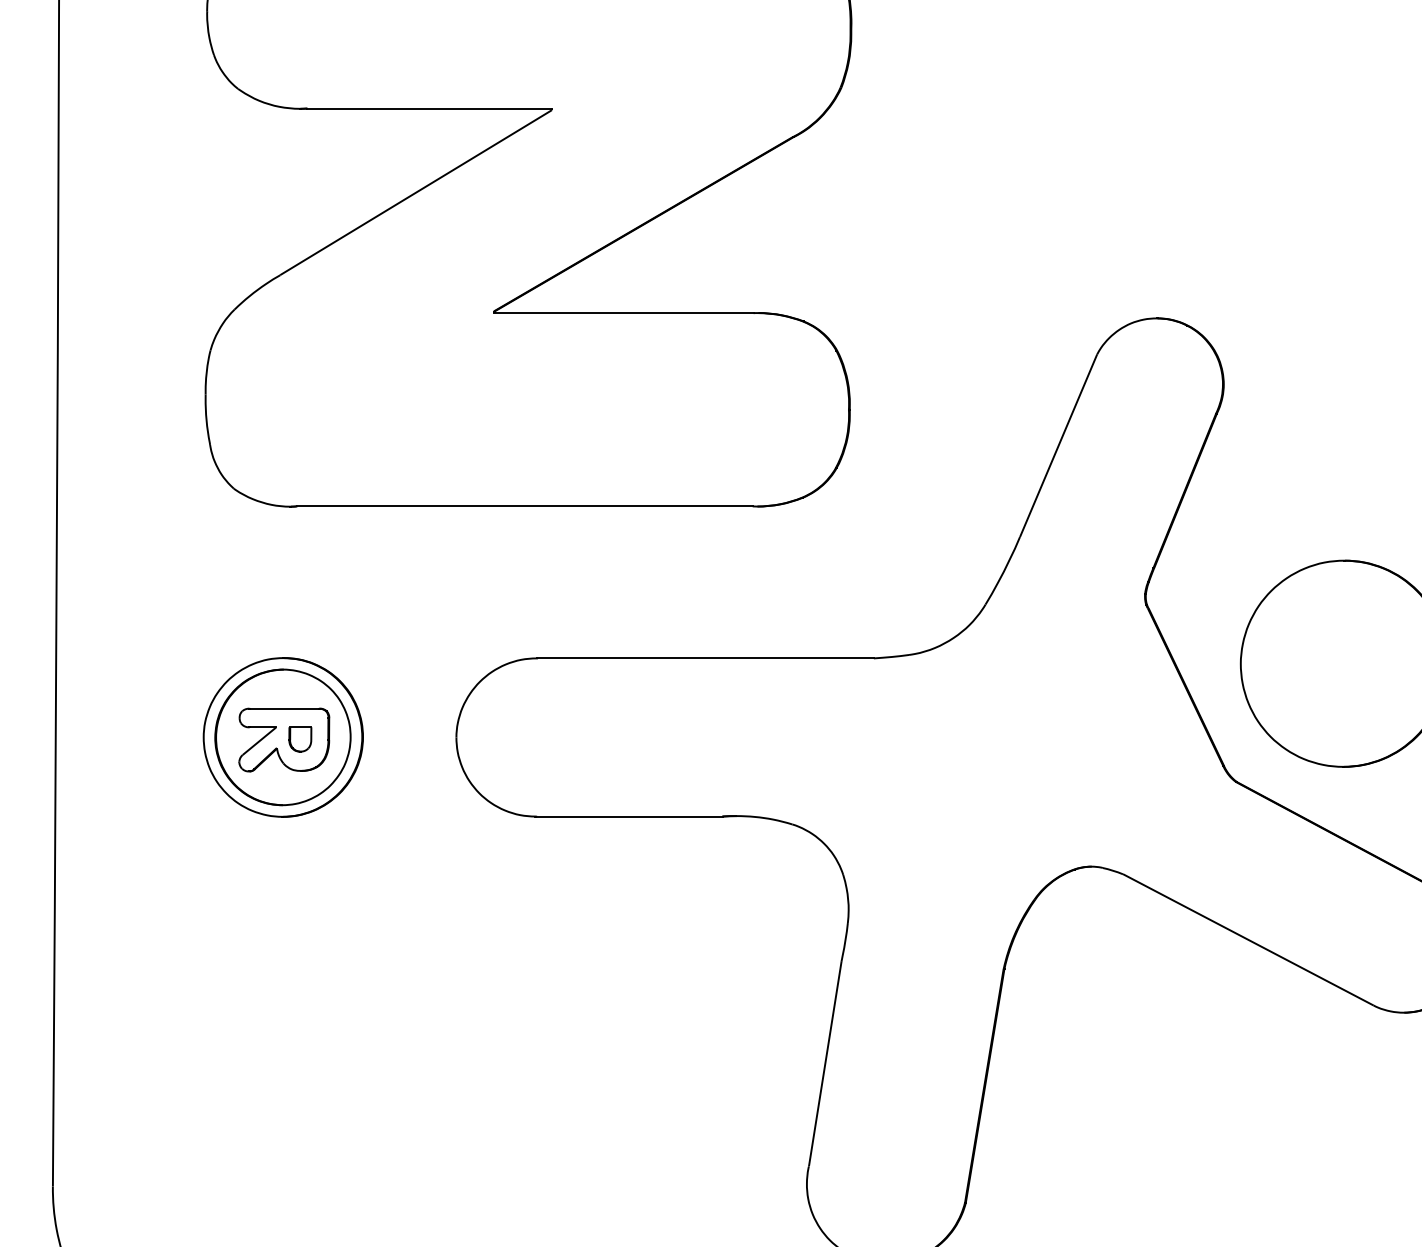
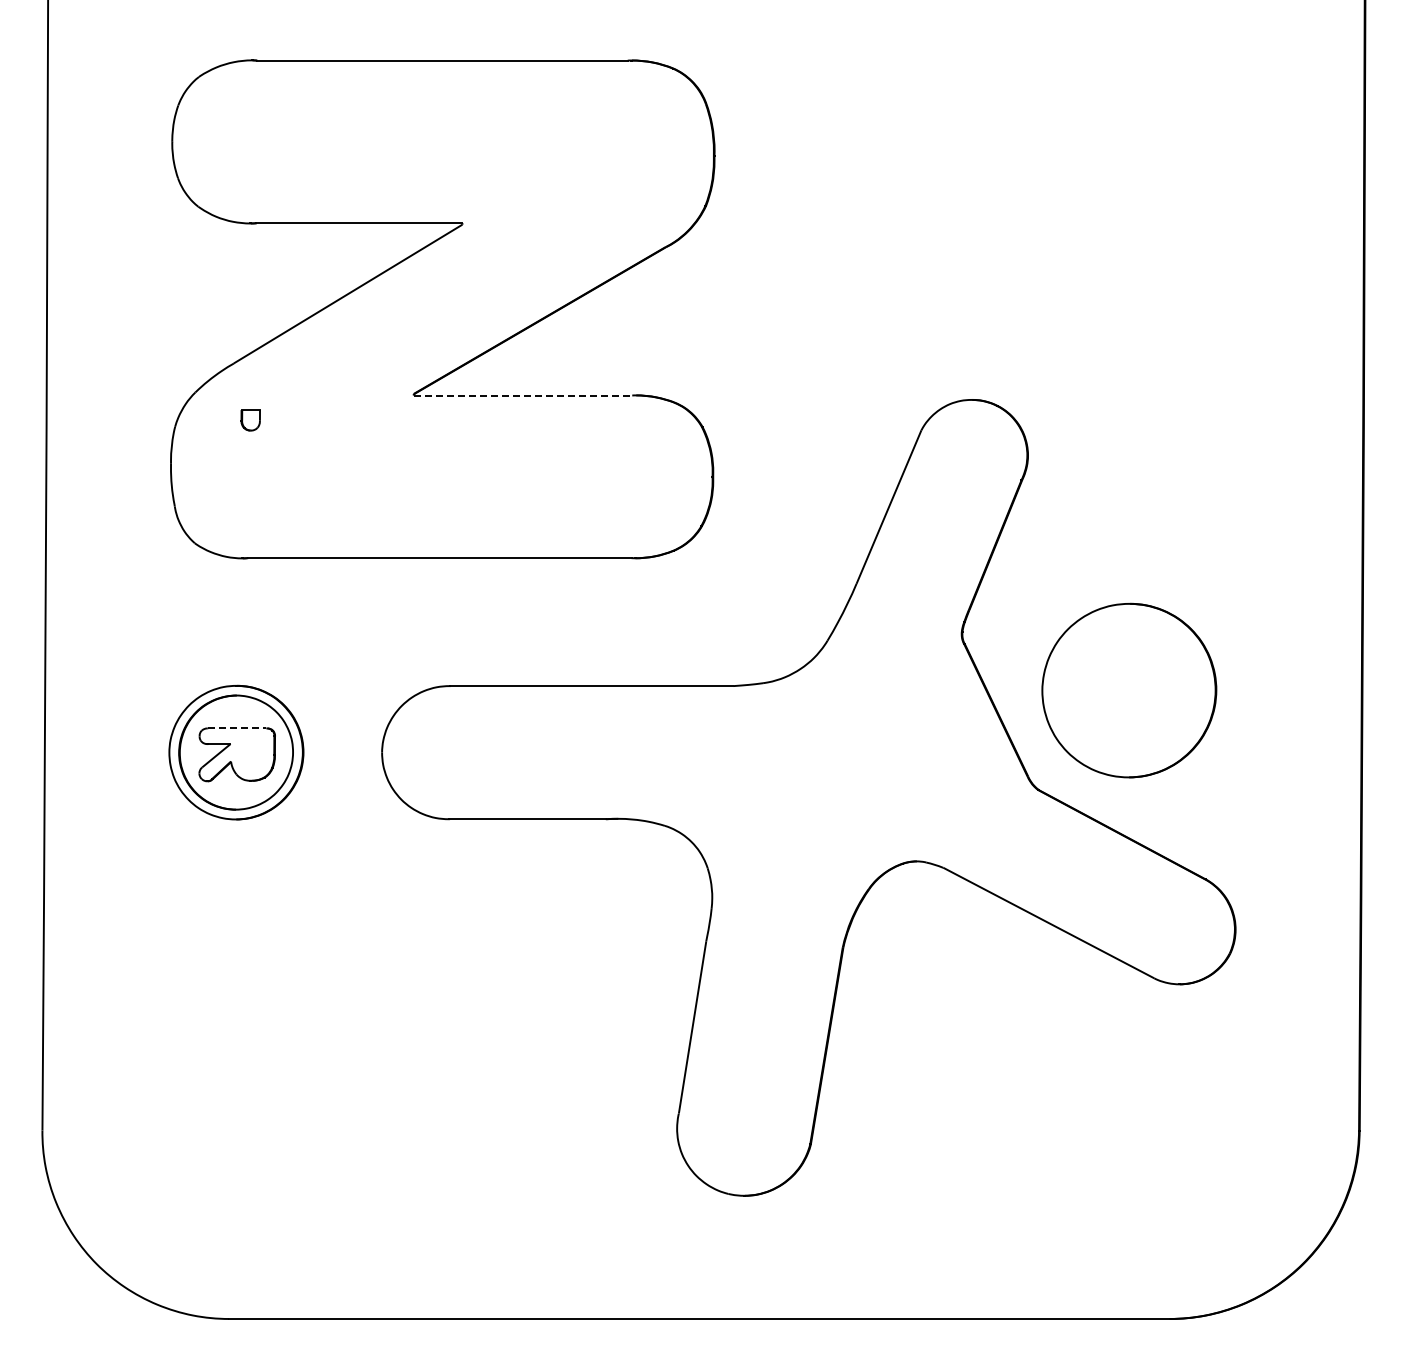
line: (624, 313) -> (523, 395), solid -> dashed
line: (284, 708) -> (237, 728), solid -> dashed
part: (300, 739) -> (250, 420), moved

